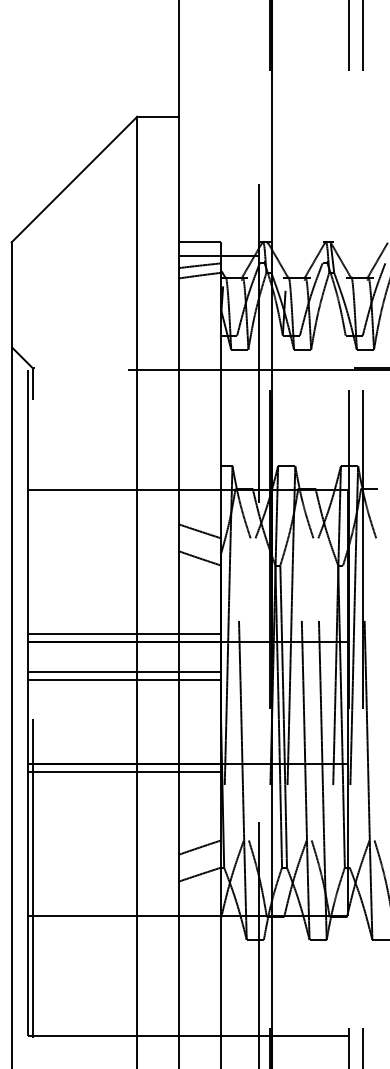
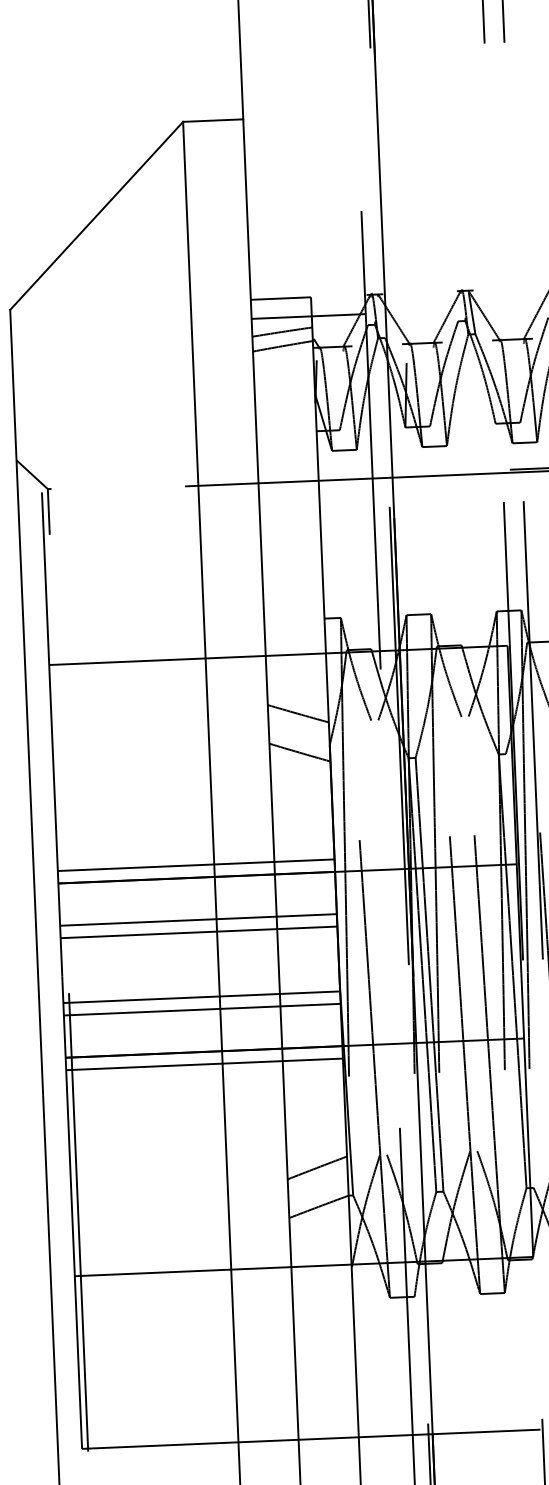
line: (124, 725) -> (201, 997), added
line: (124, 734) -> (201, 1010), added

